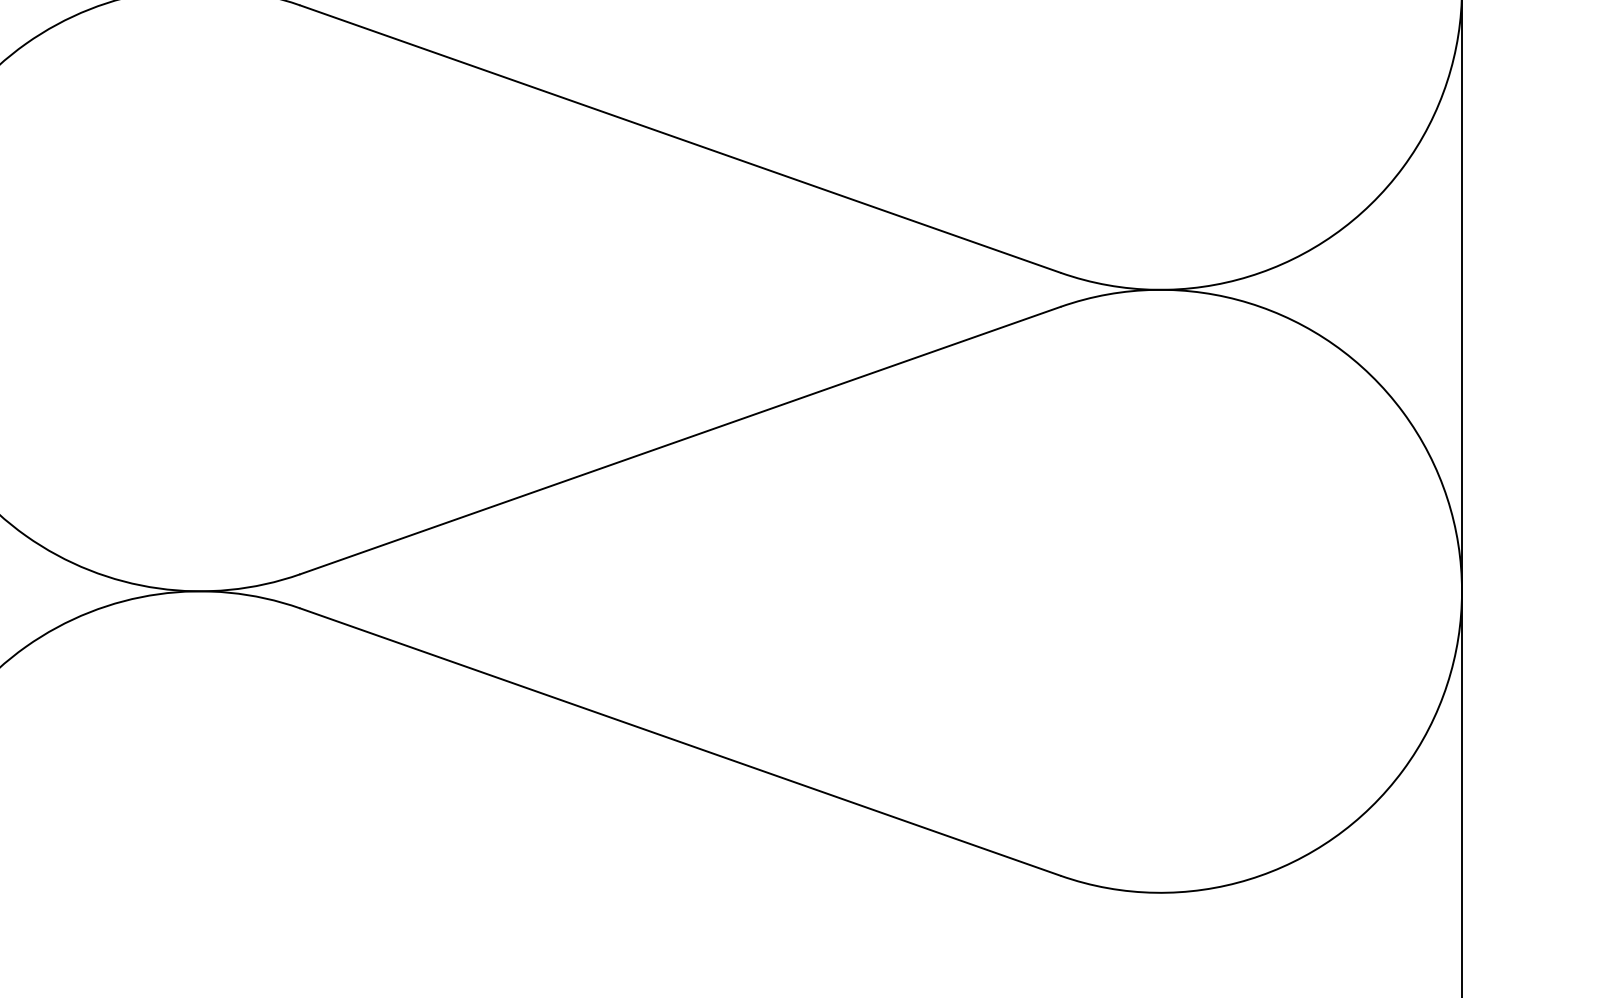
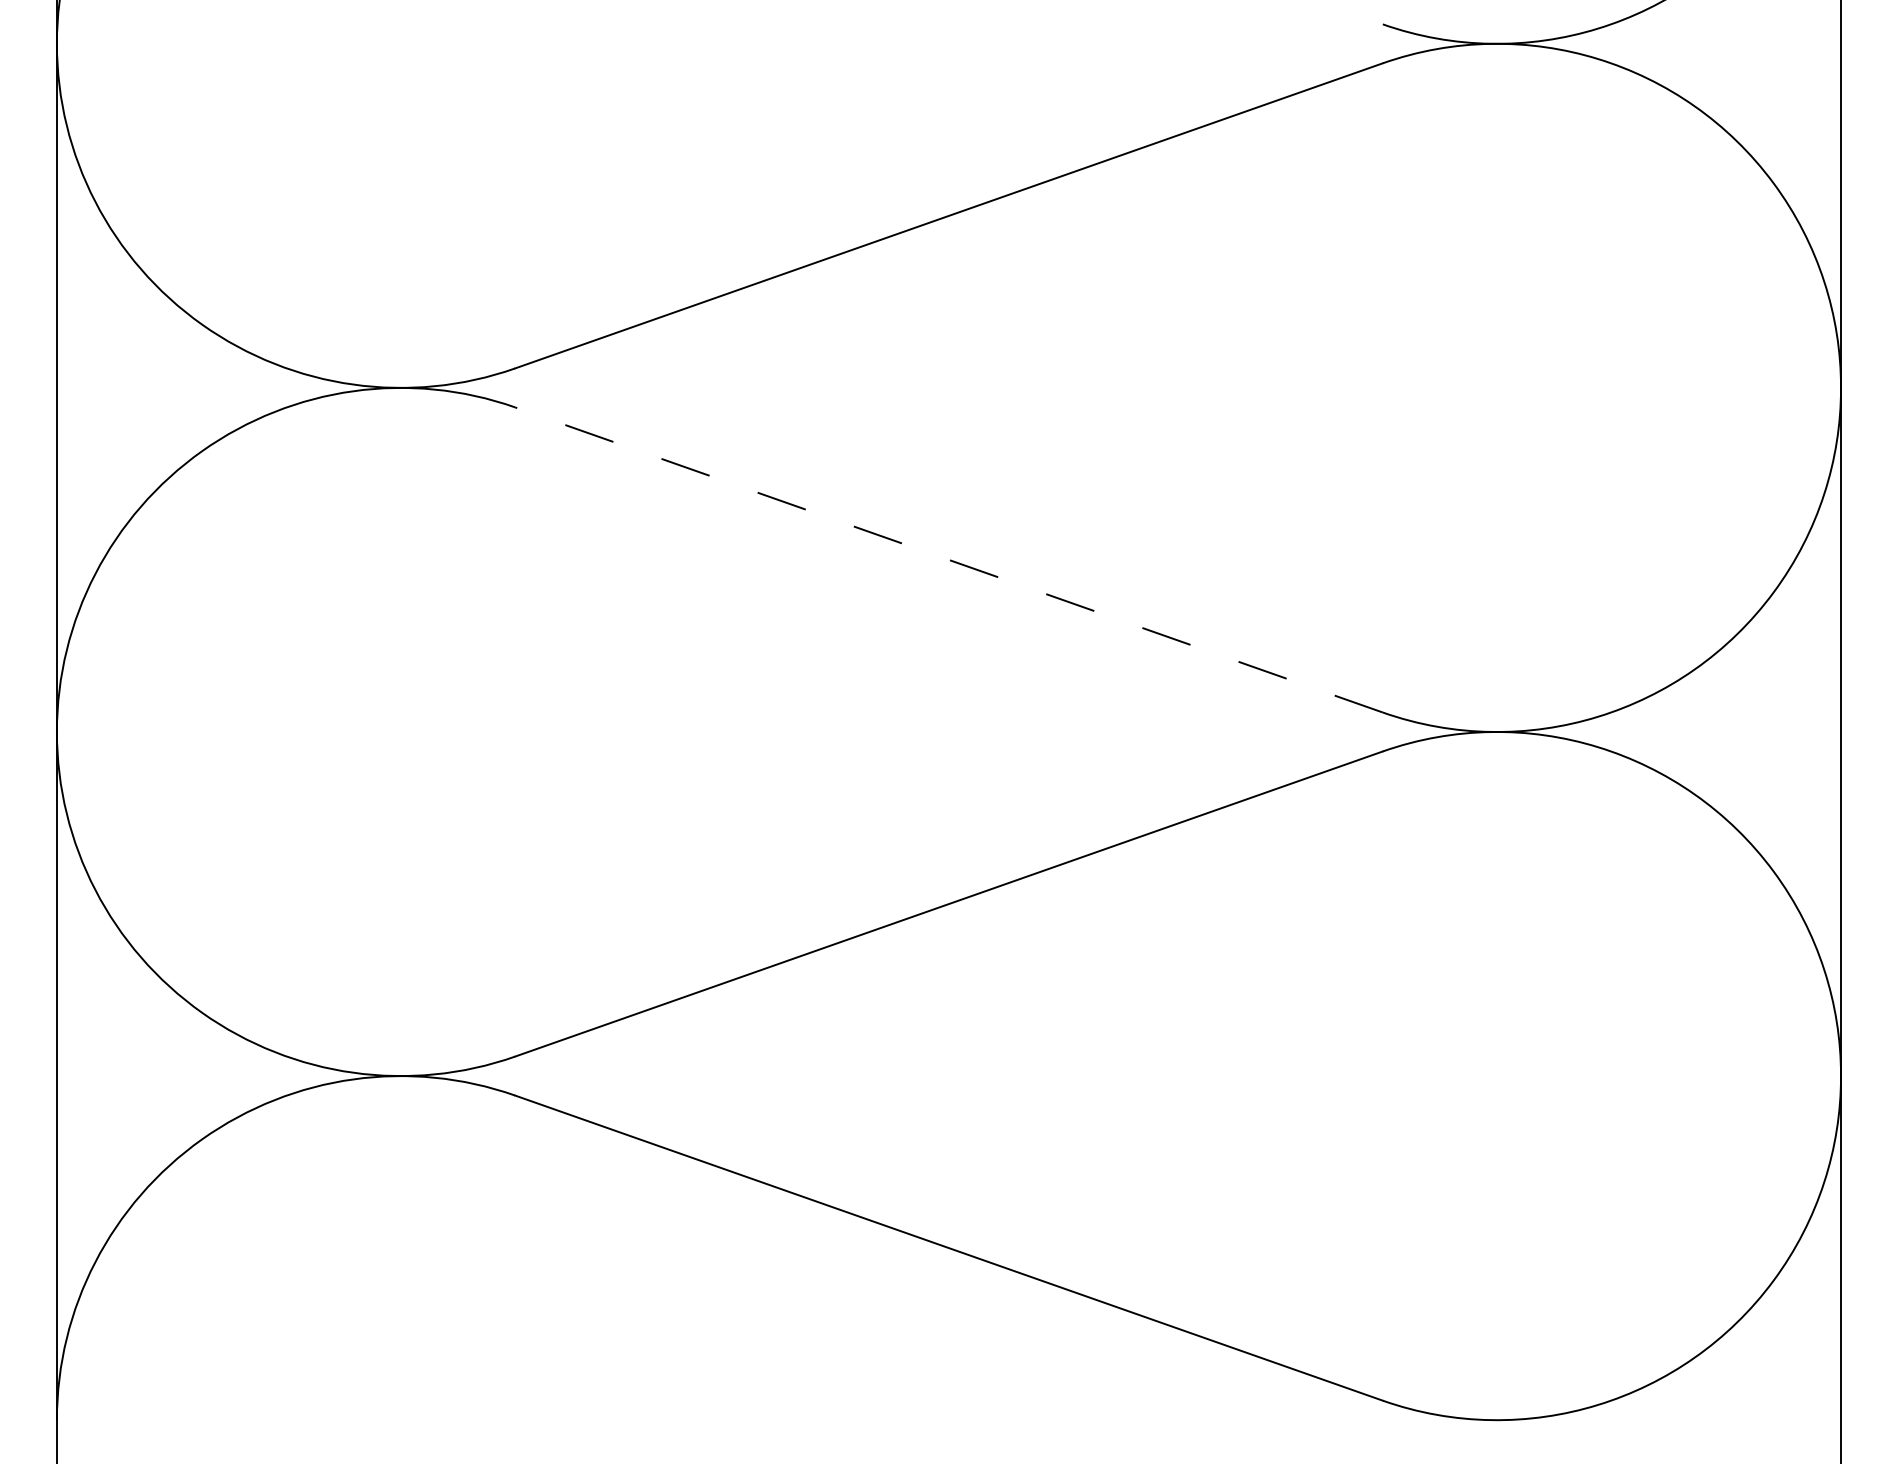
line: (679, 138) -> (948, 559), solid -> dashed

